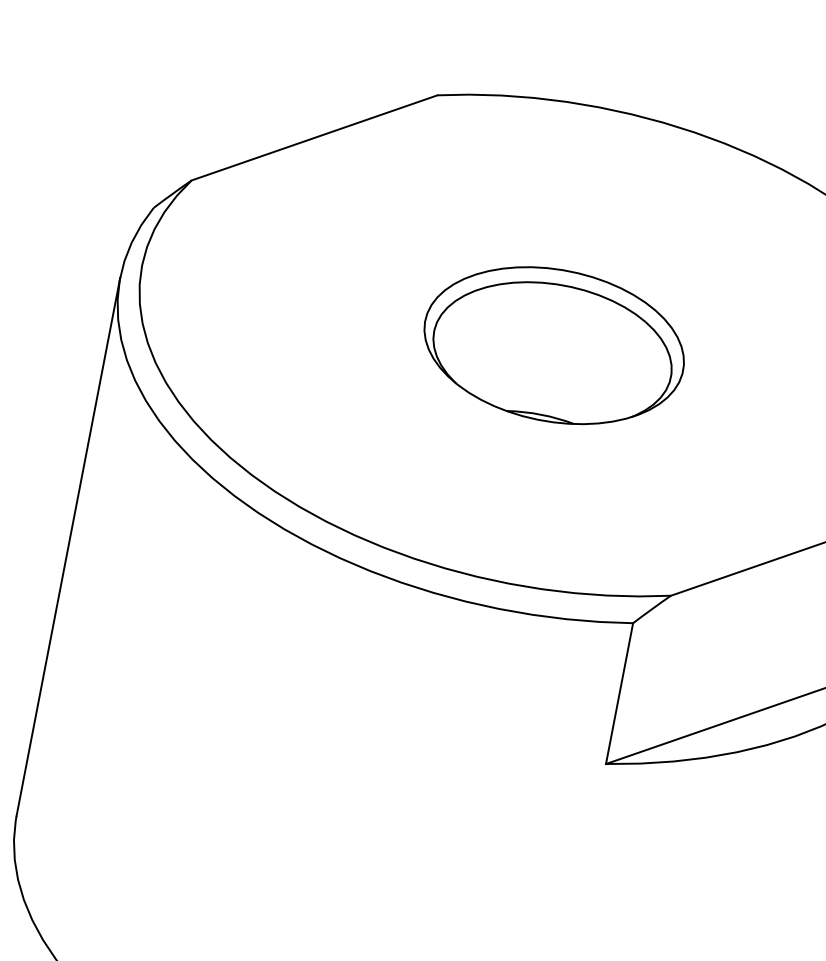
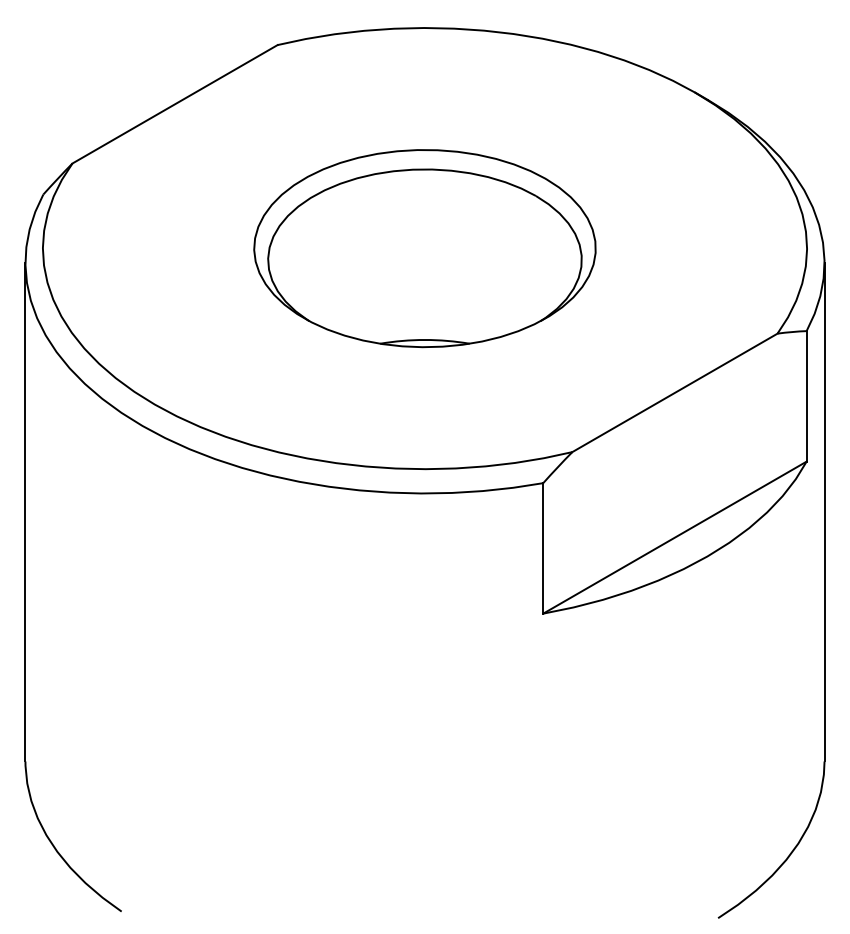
part: (553, 345) -> (424, 248), size x1.43

